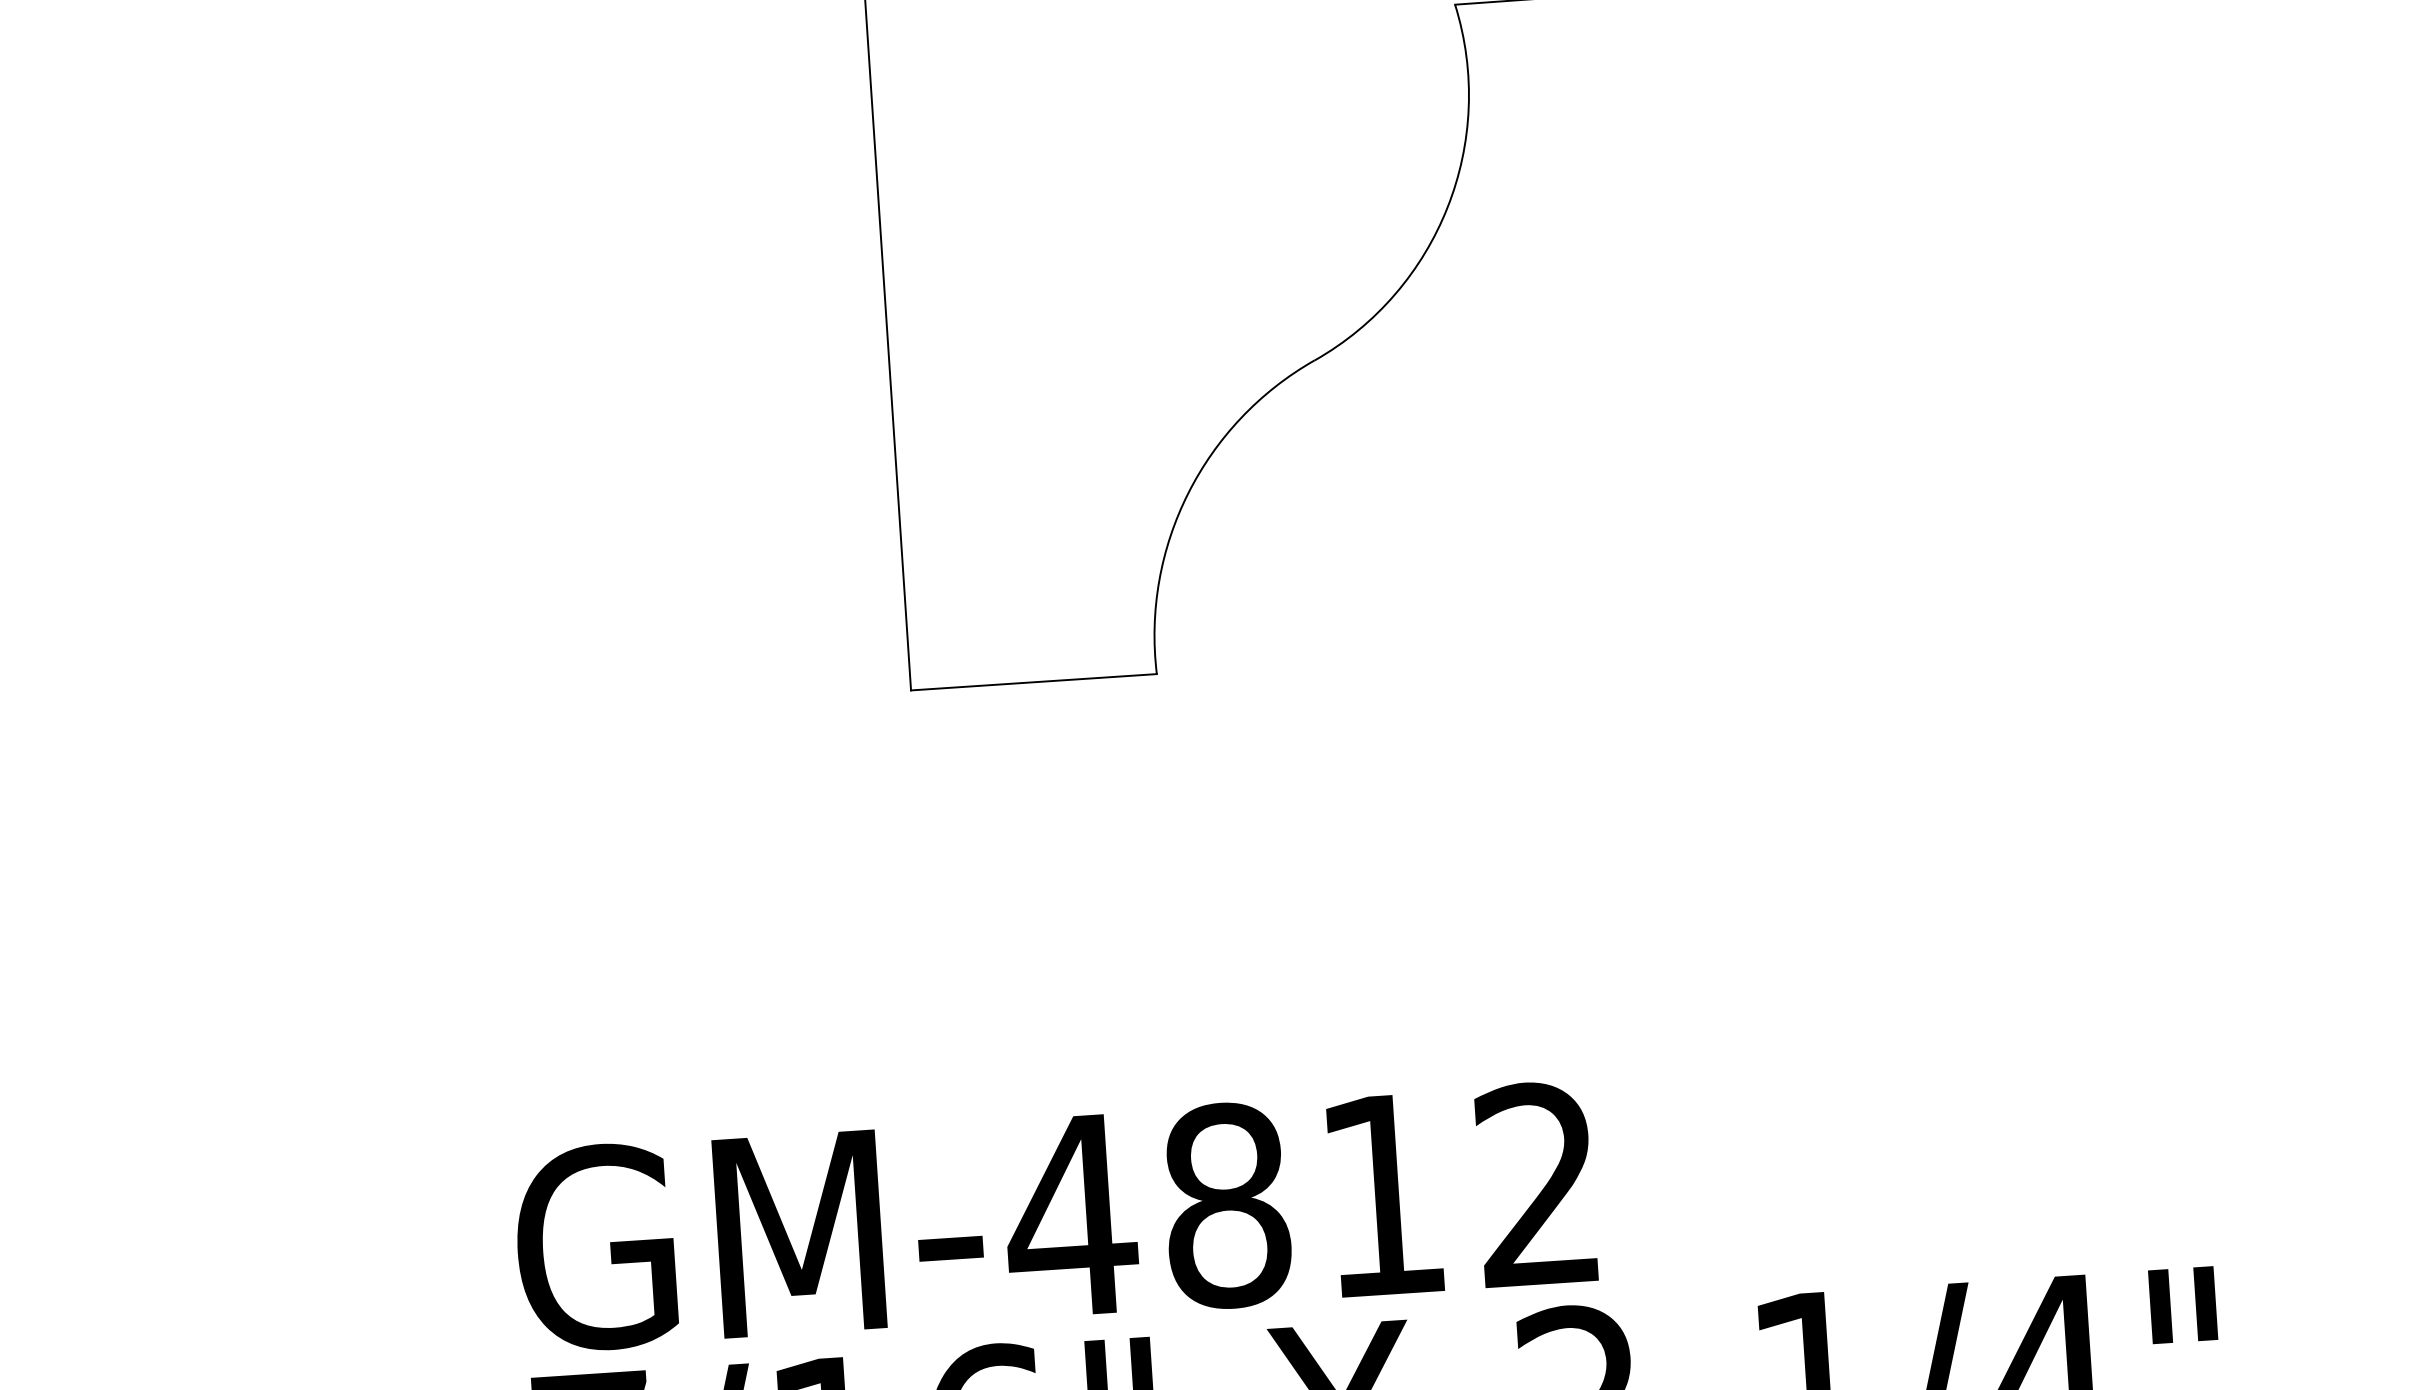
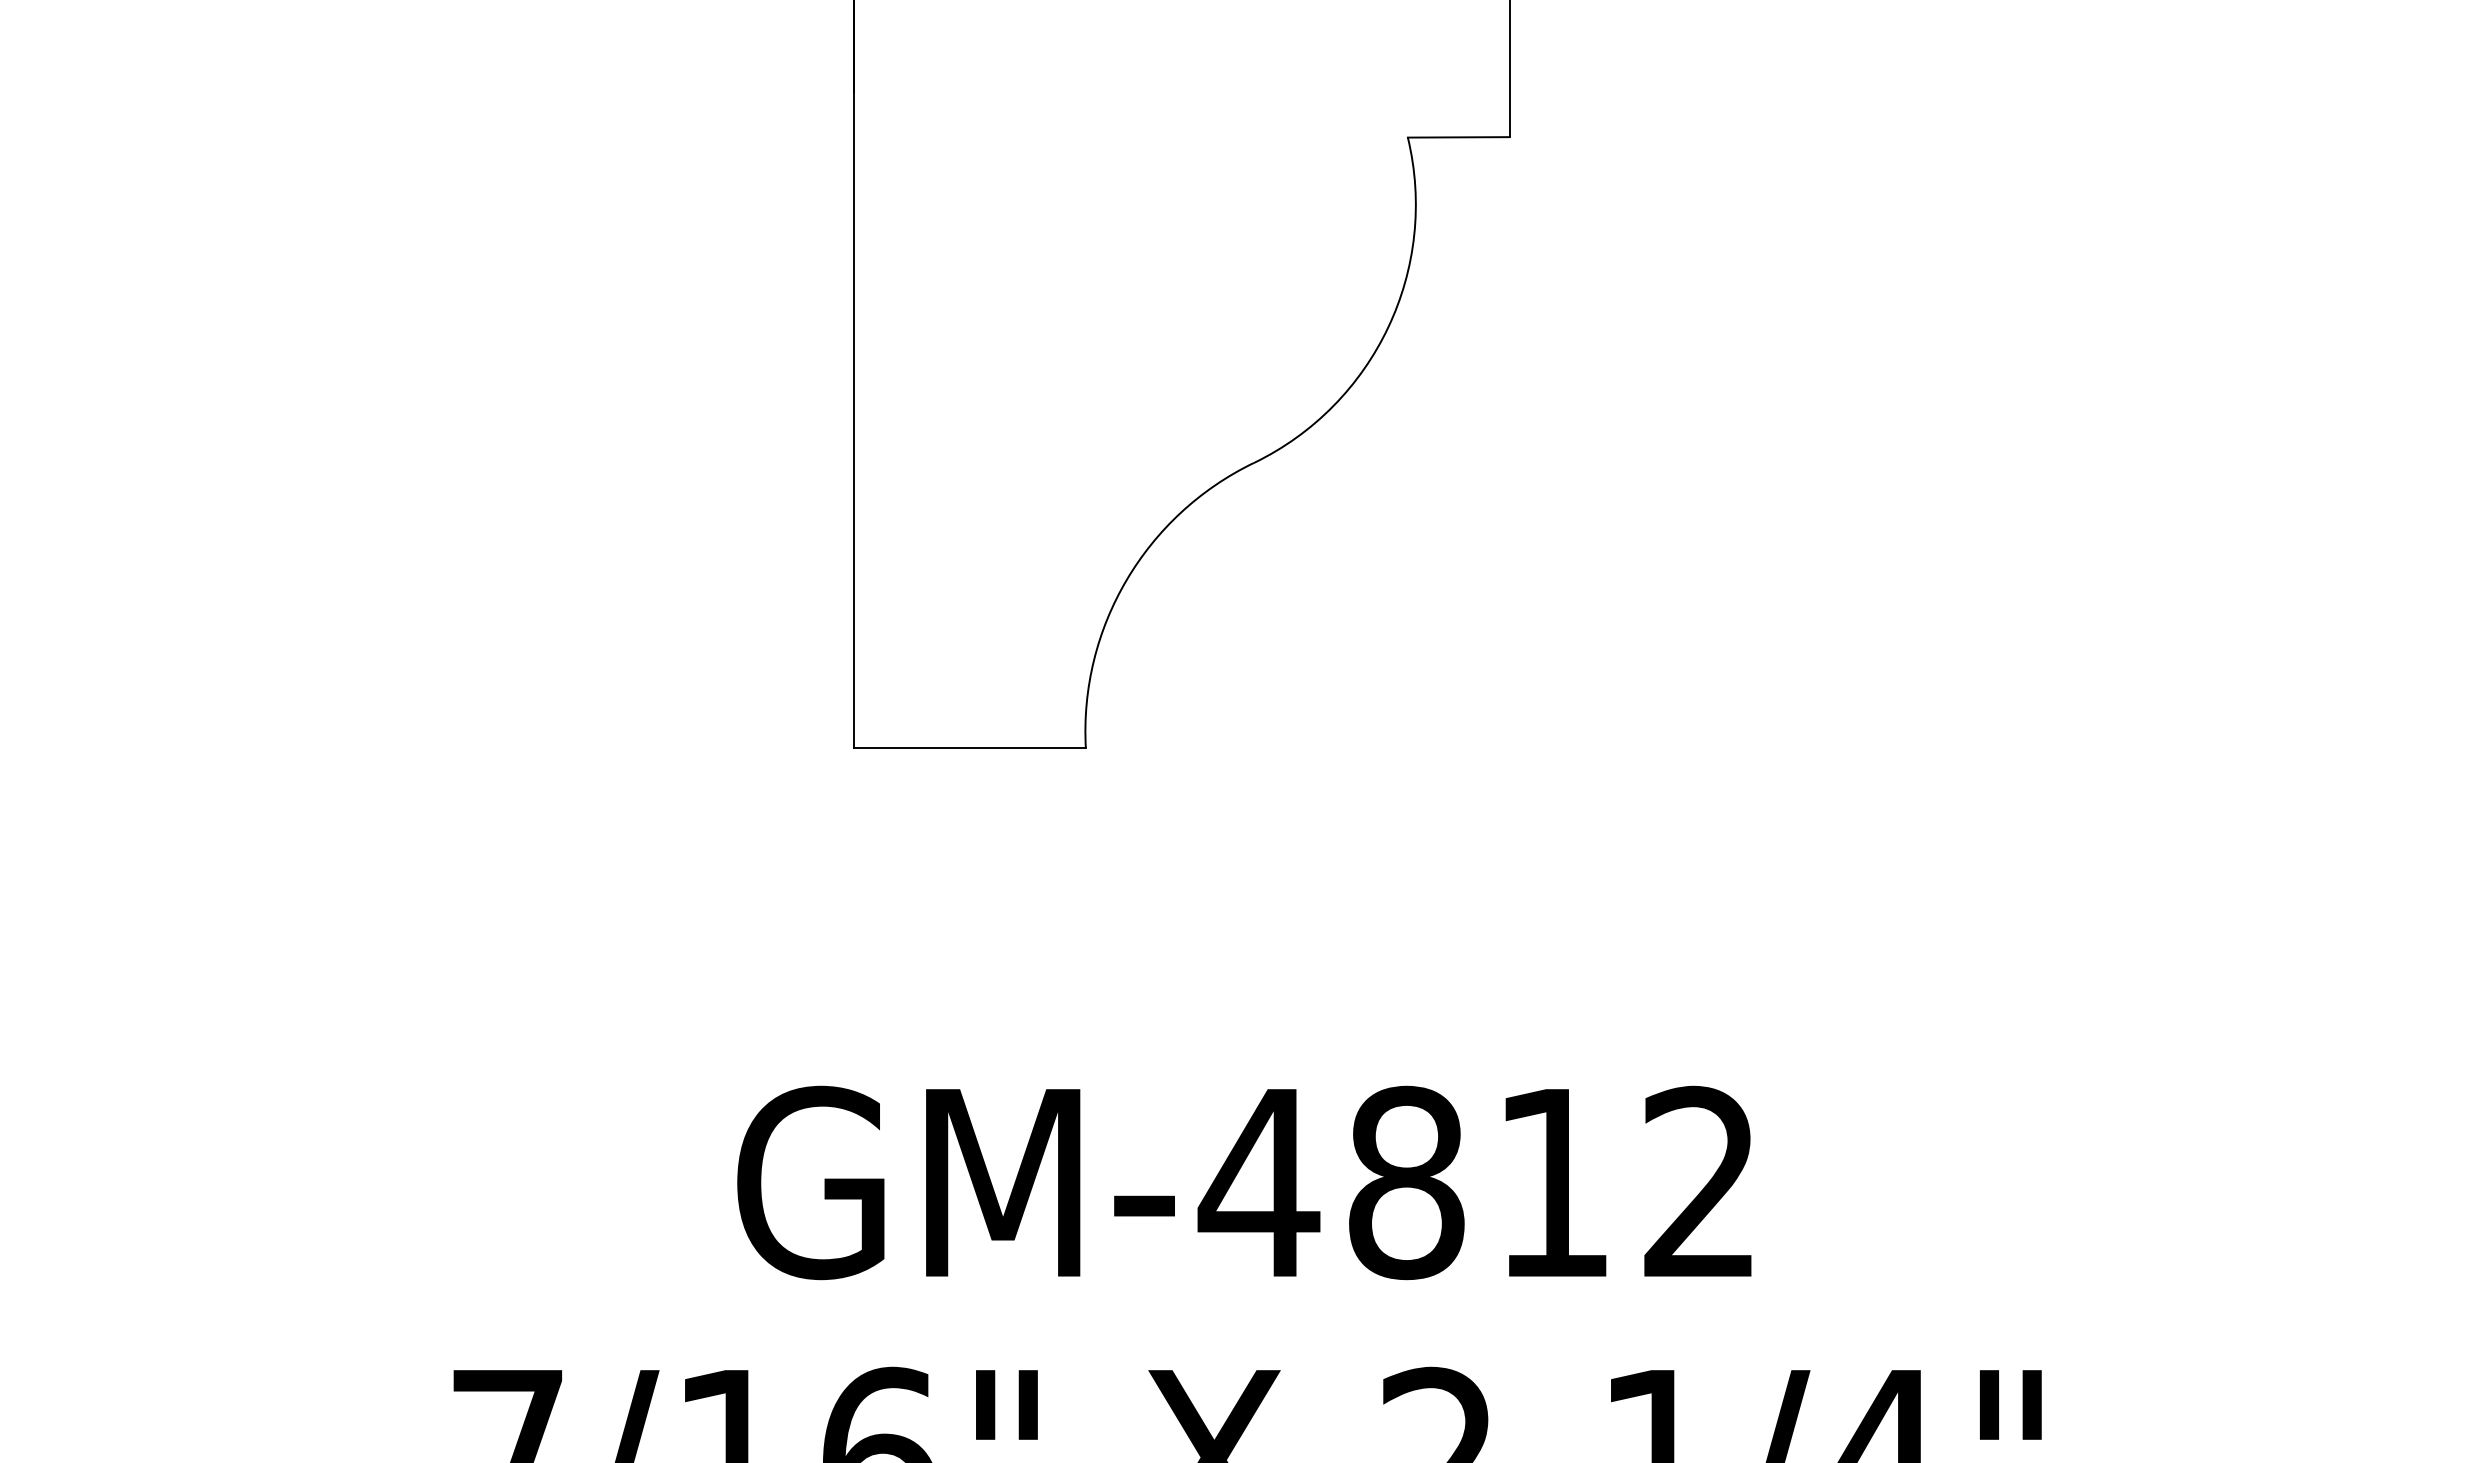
text: (1055, 1216) -> (1244, 1182), moved

